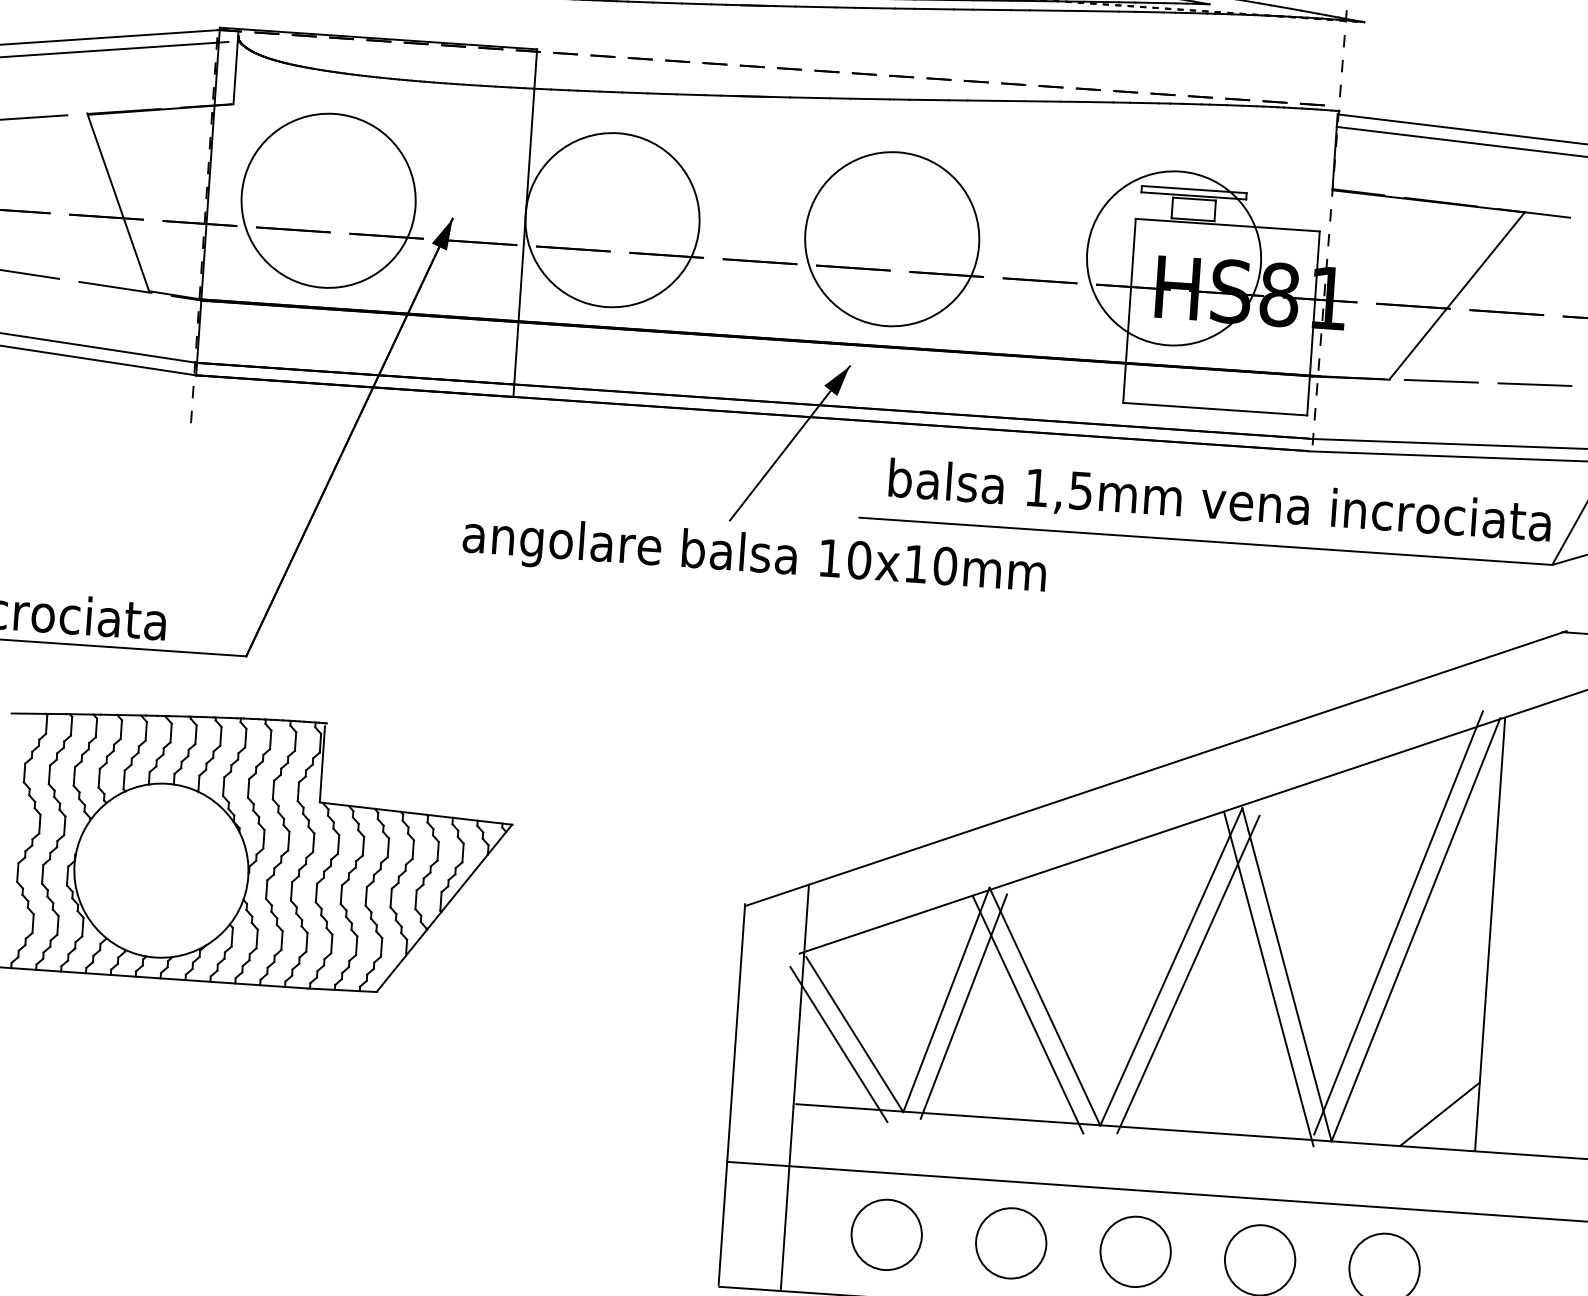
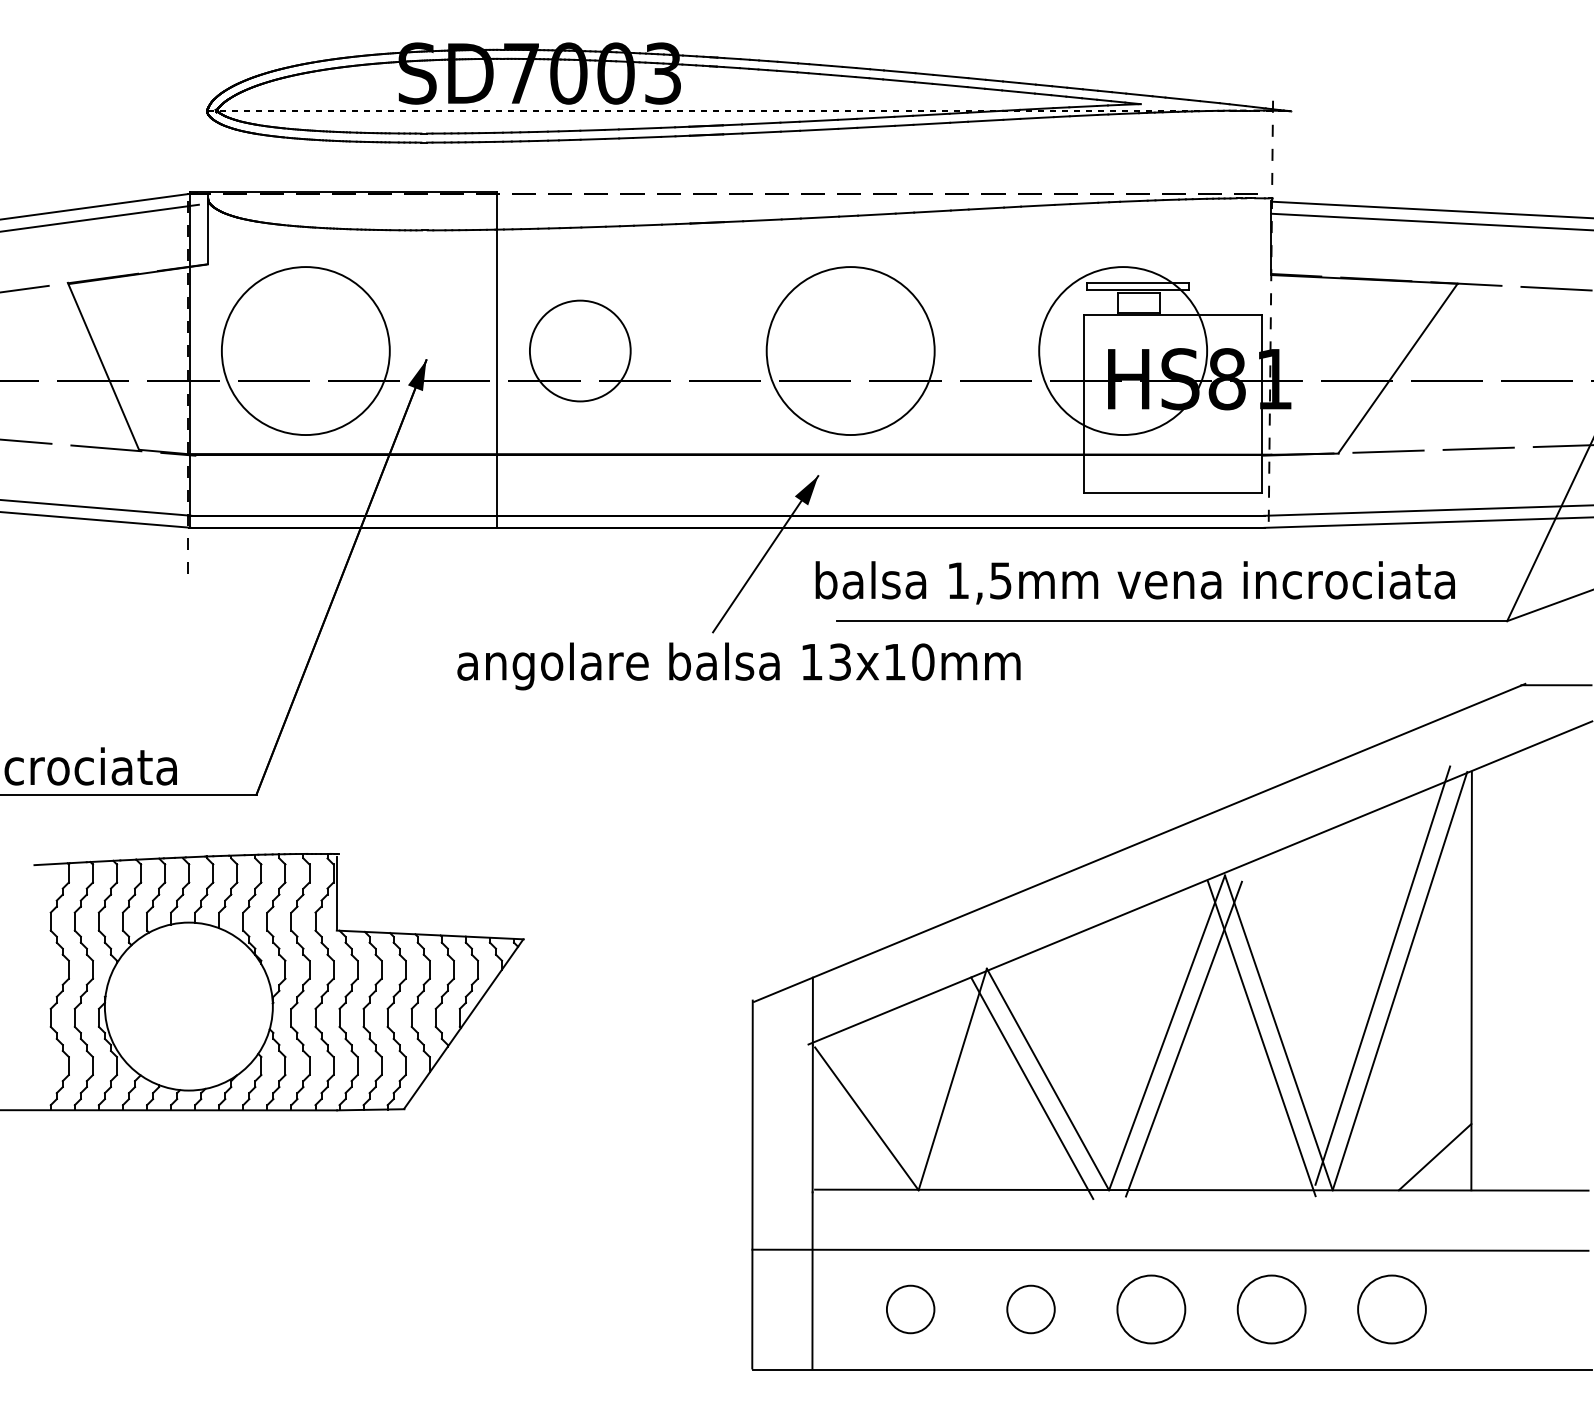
circle: (612, 220) -> (580, 351), size x0.6
text: (1219, 502) -> (1134, 582), moved
text: (859, 559) -> (840, 661), 10x10mm -> 13x10mm
line: (963, 1006) -> (969, 1084), removed
line: (839, 1044) -> (852, 1129), removed
circle: (886, 1234) -> (910, 1309), size x0.7
circle: (1010, 1243) -> (1030, 1309), size x0.7

